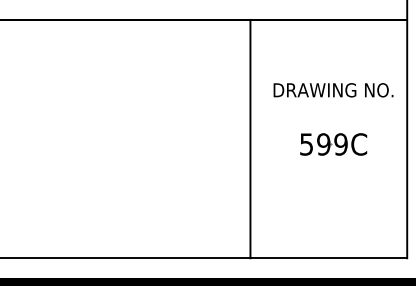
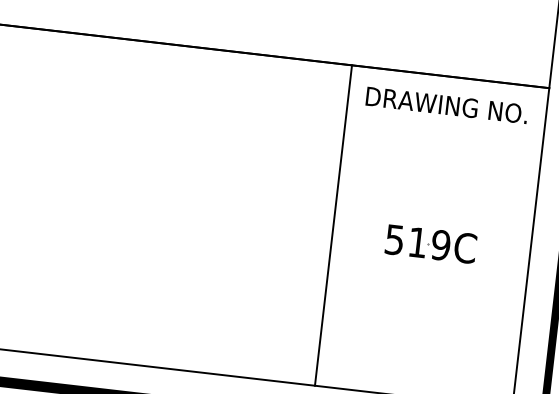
text: (333, 90) -> (446, 105), moved
line: (250, 138) -> (333, 224), moved
text: (323, 144) -> (417, 242), 599C -> 519C

